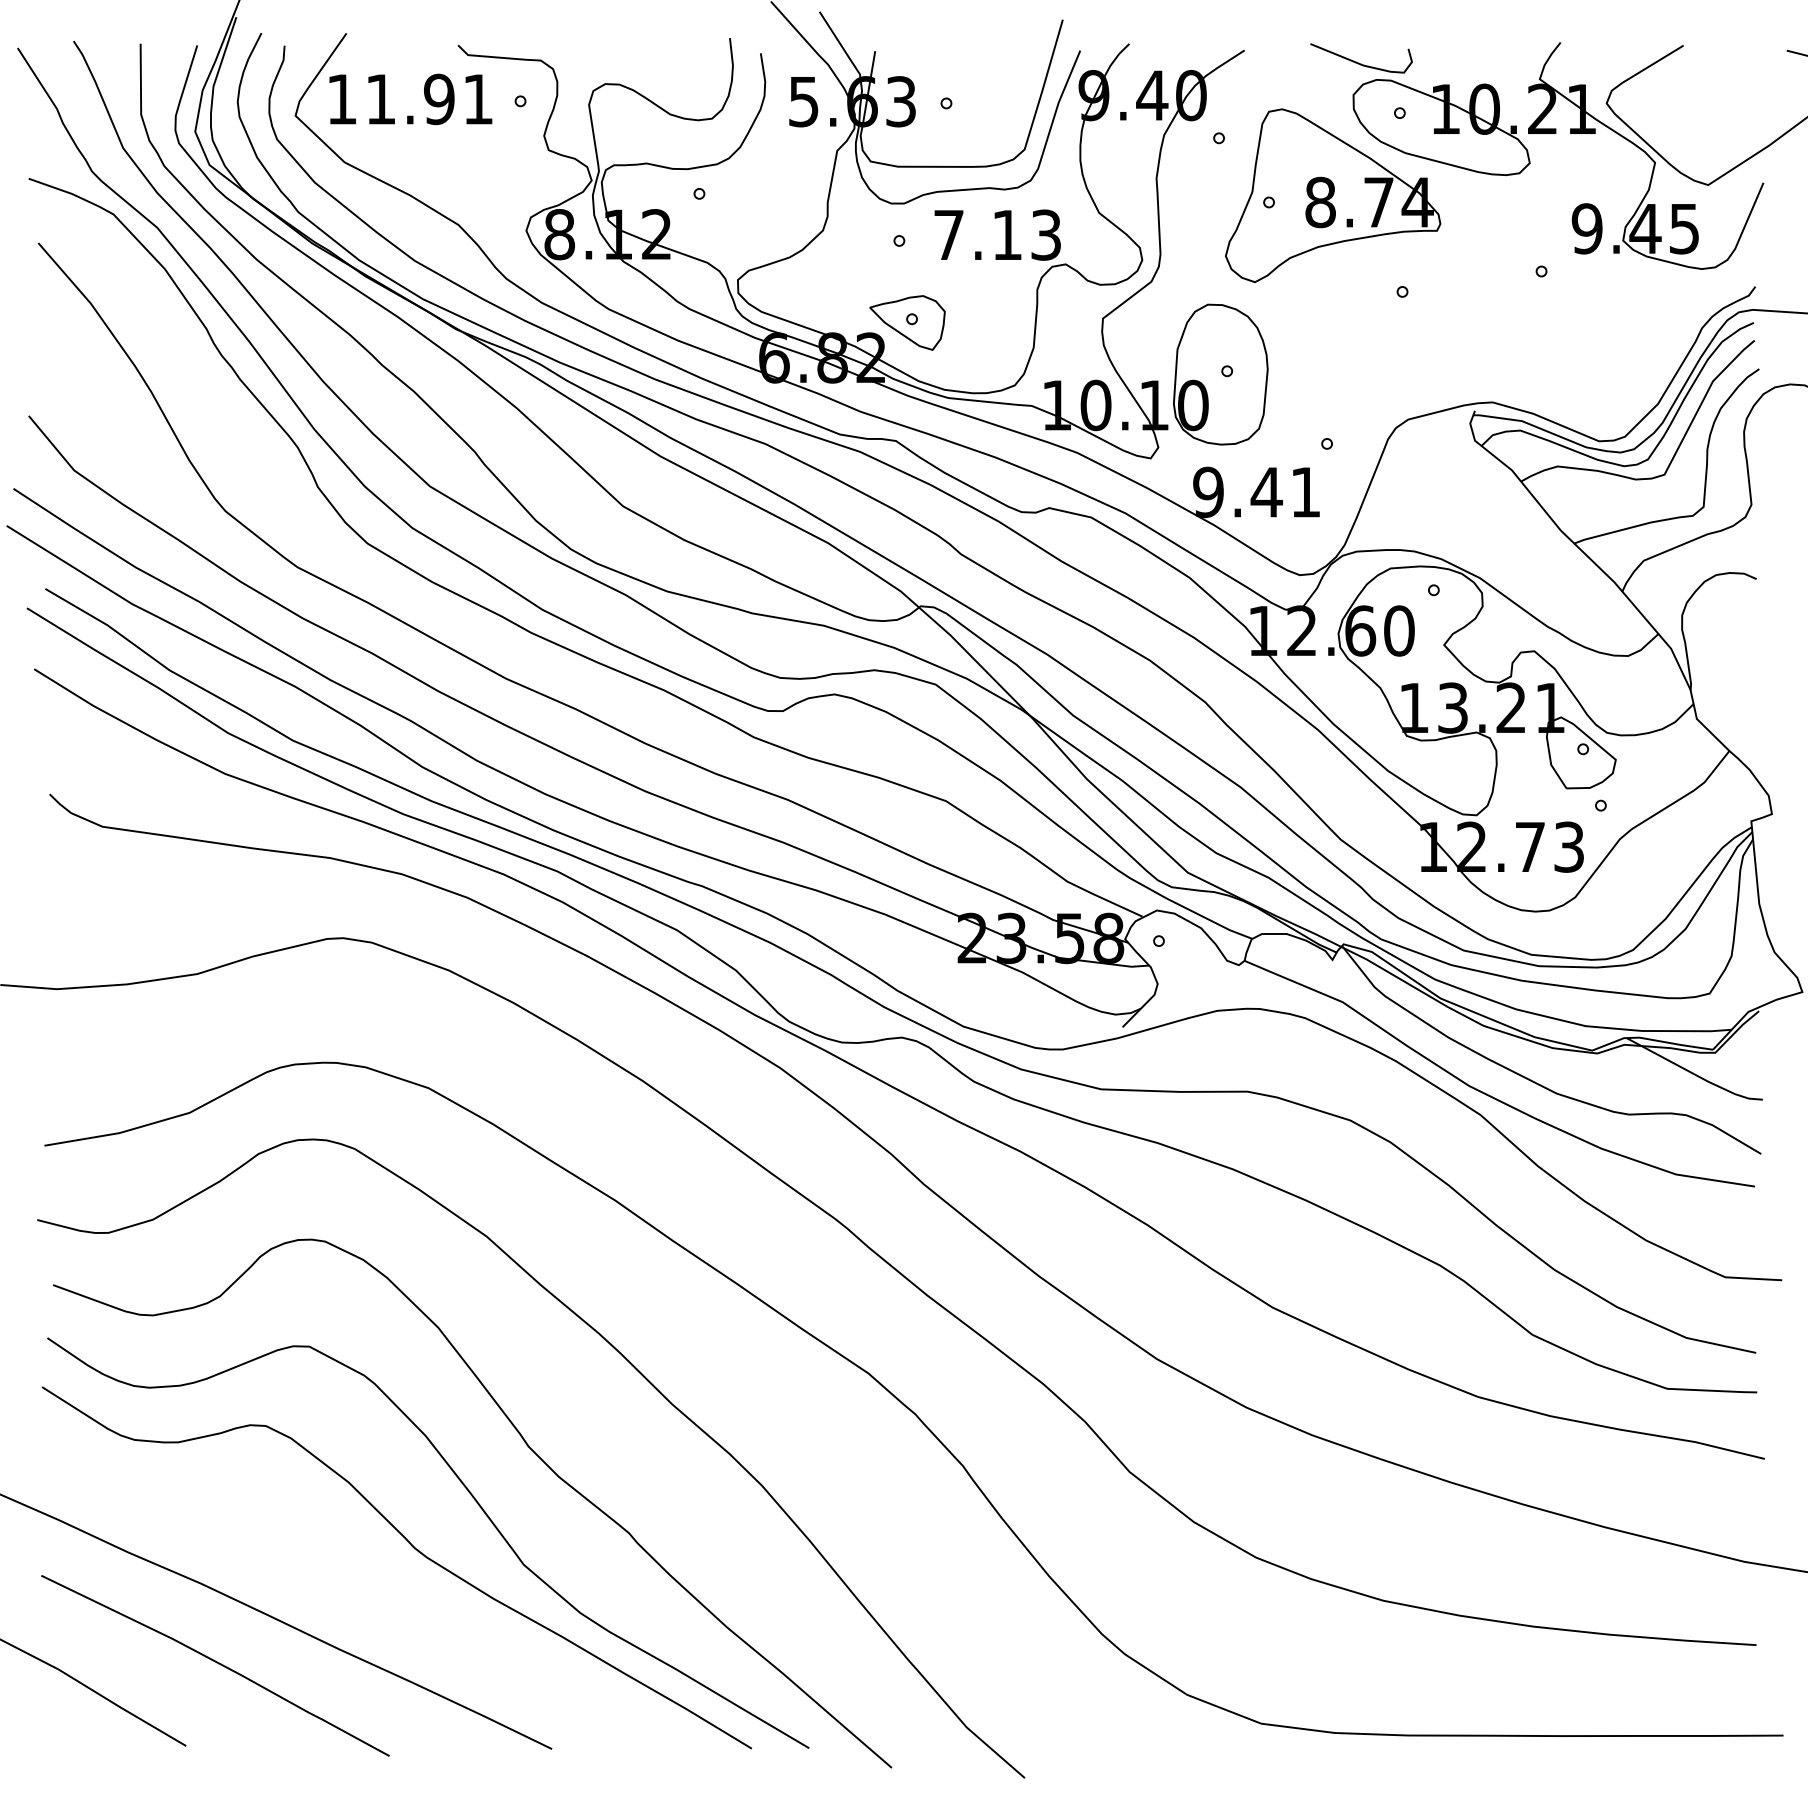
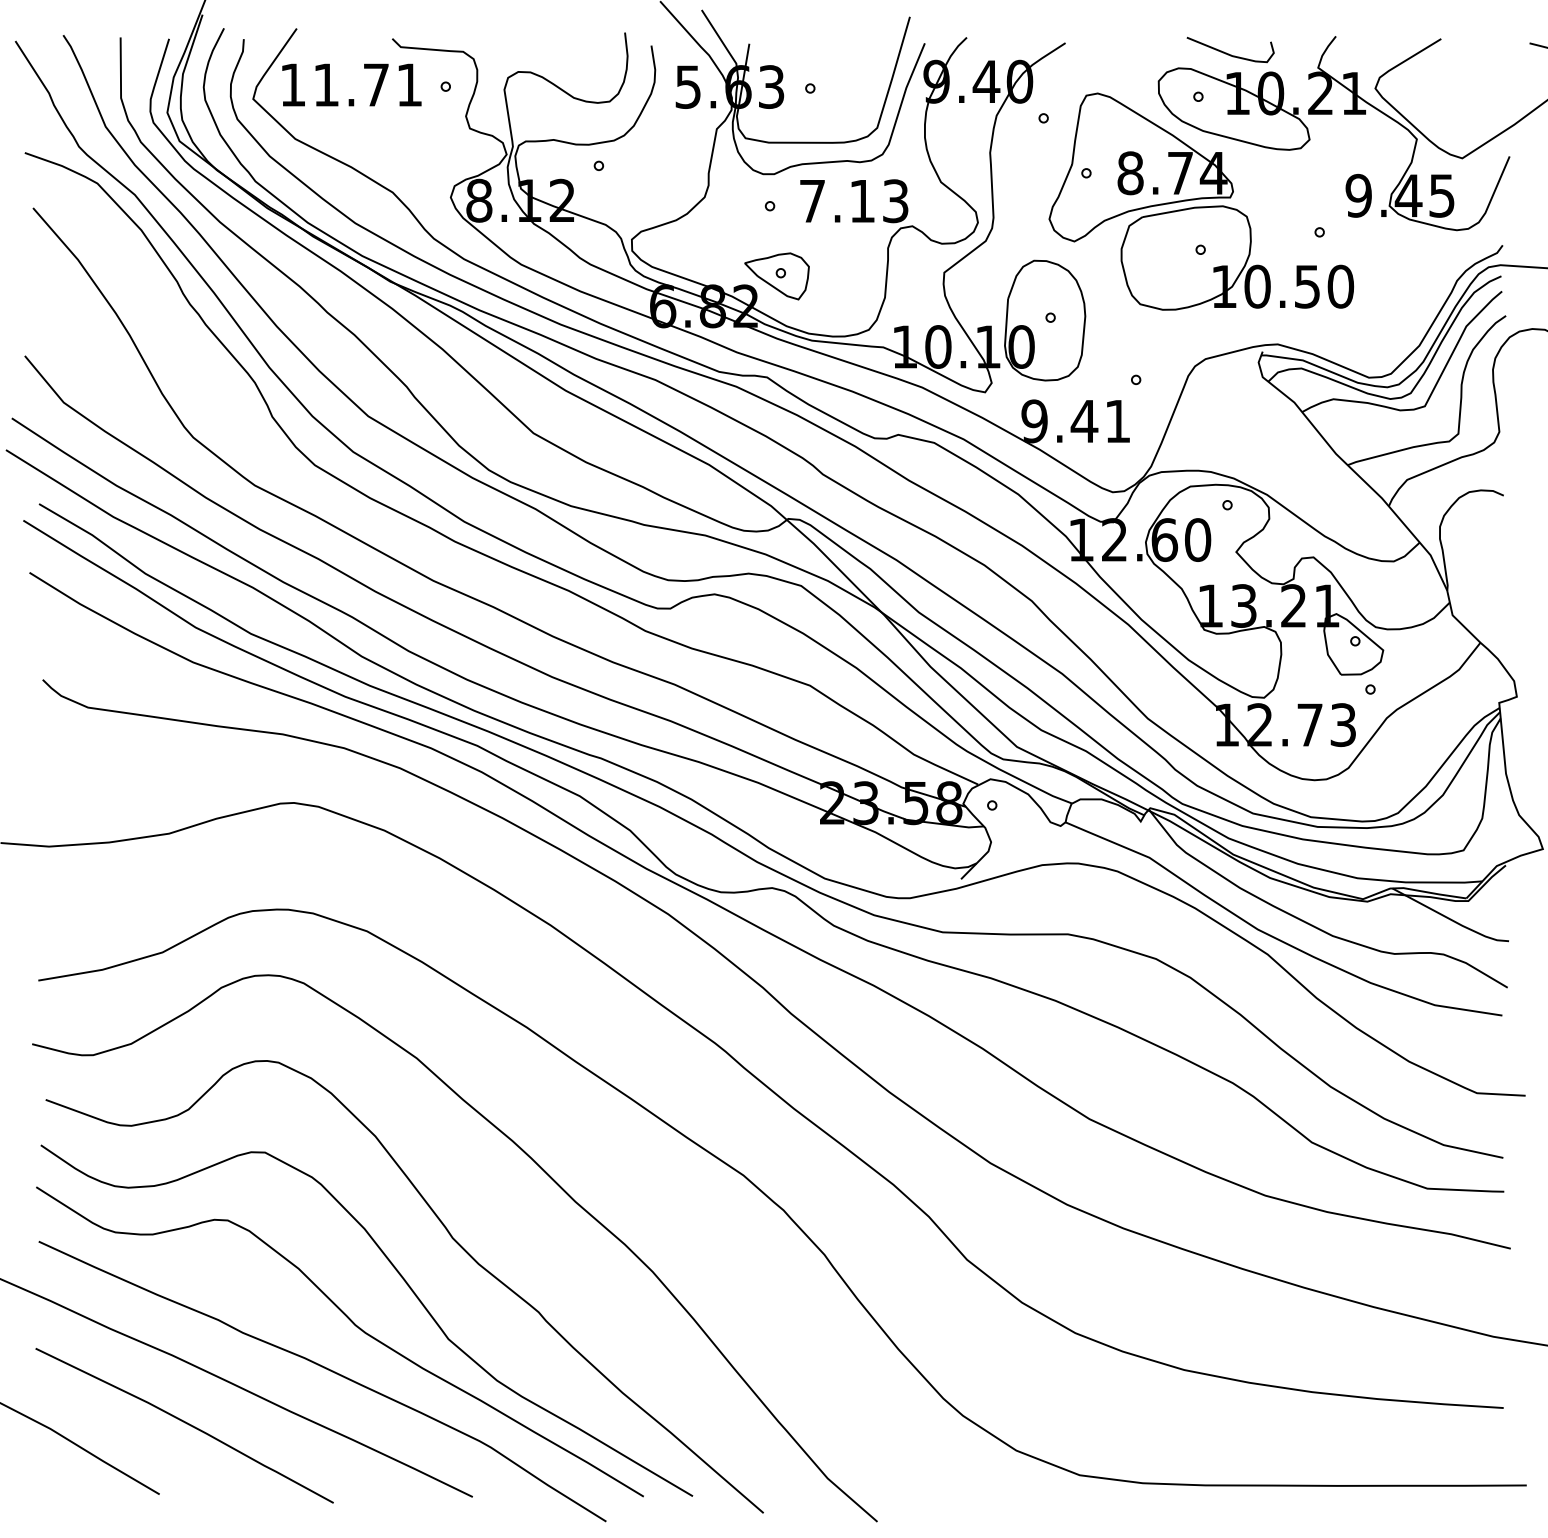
curve: (1359, 62) -> (1228, 53), moved
text: (439, 99) -> (376, 85), 11.91 -> 11.71
part: (1445, 301) -> (1237, 258), added
curve: (383, 1601) -> (328, 1370), added

